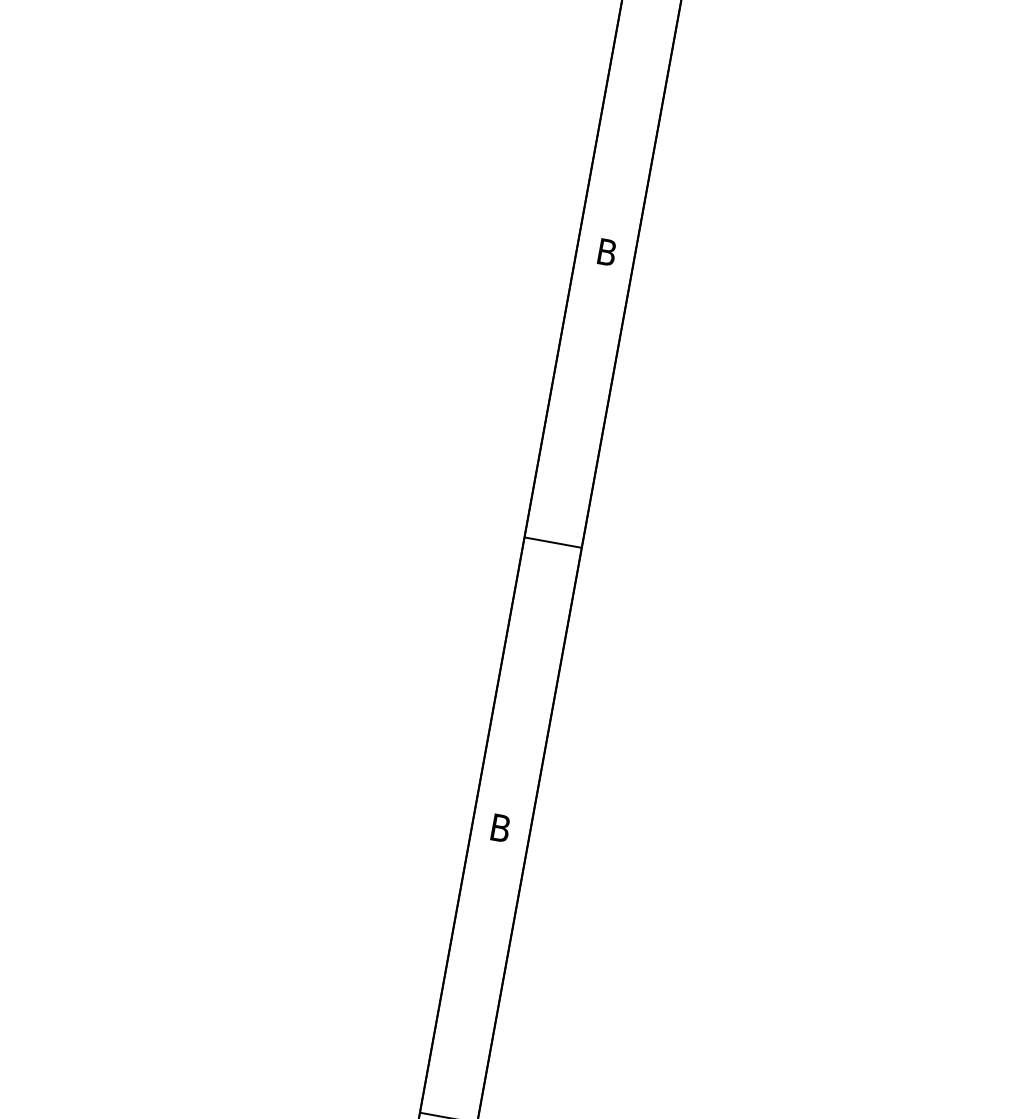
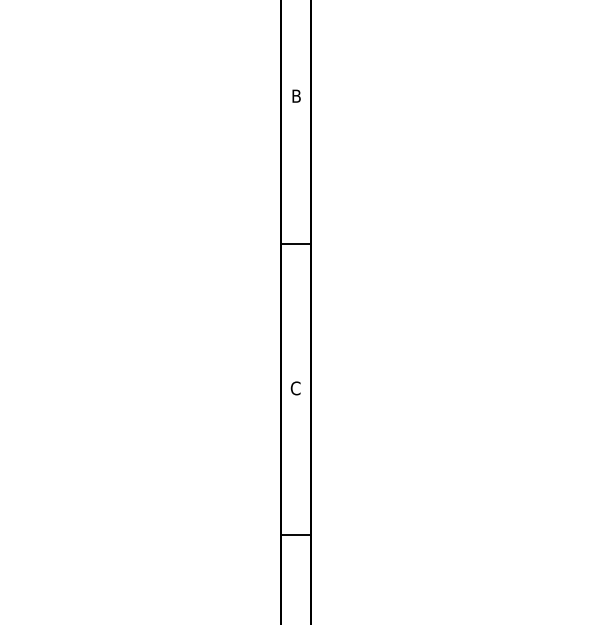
text: (500, 828) -> (295, 388), B -> C

